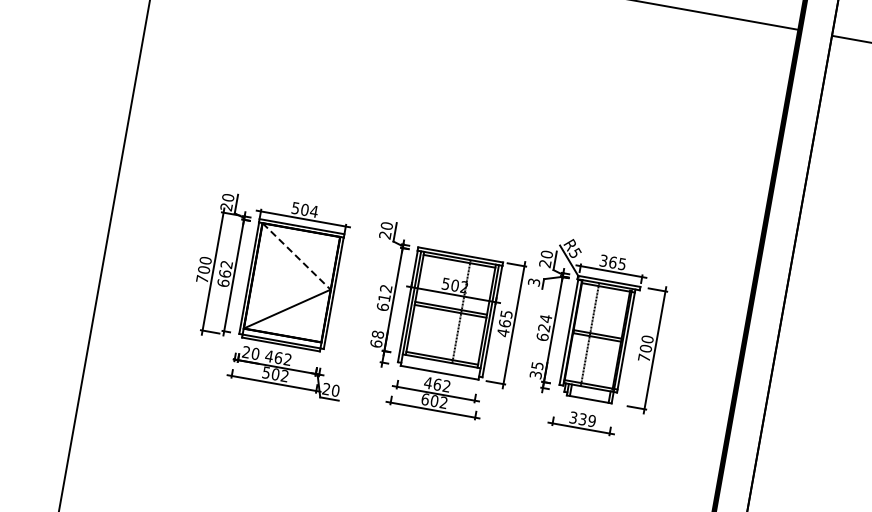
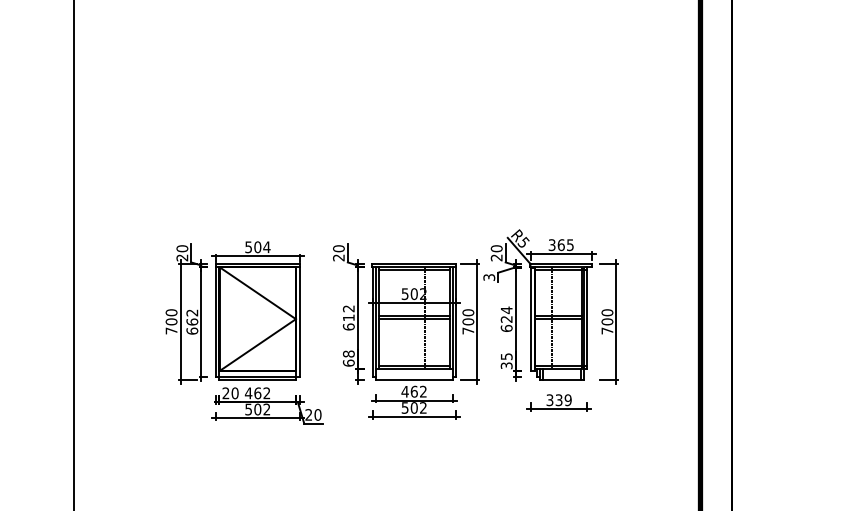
line: (297, 256) -> (258, 293), dashed -> solid
text: (505, 323) -> (468, 321), 465 -> 700
text: (424, 398) -> (404, 407), 602 -> 502

